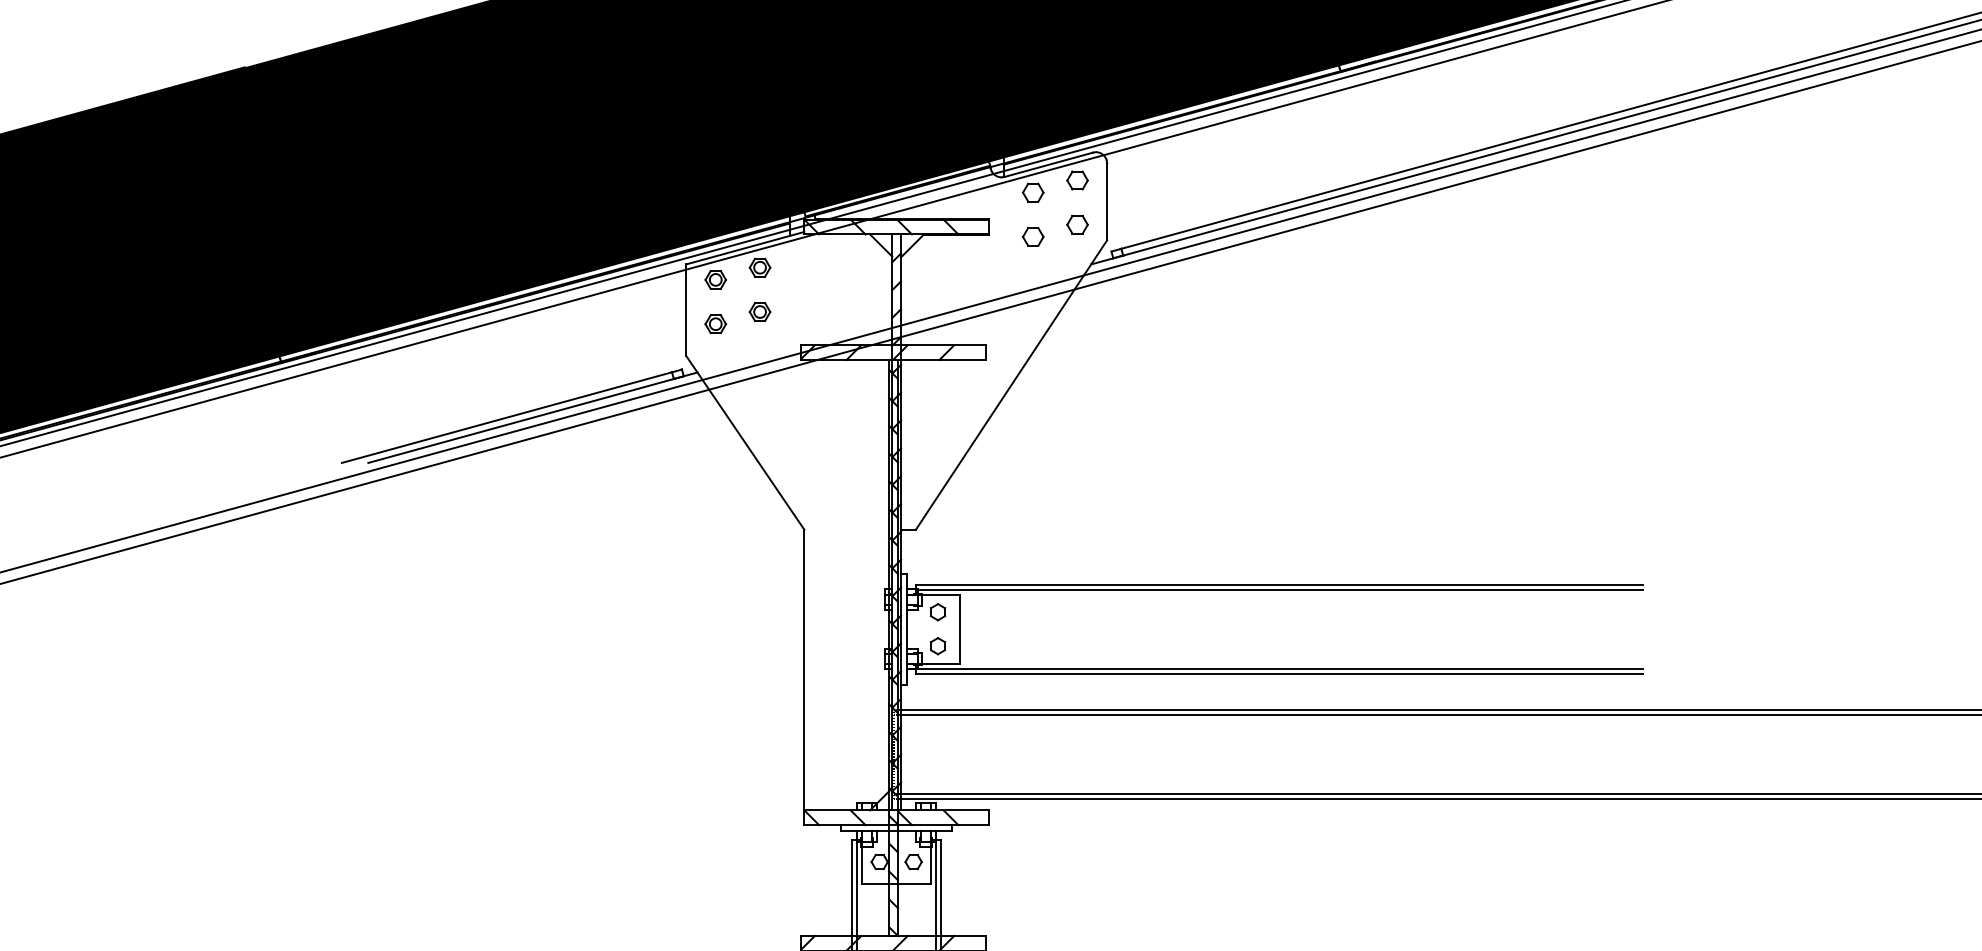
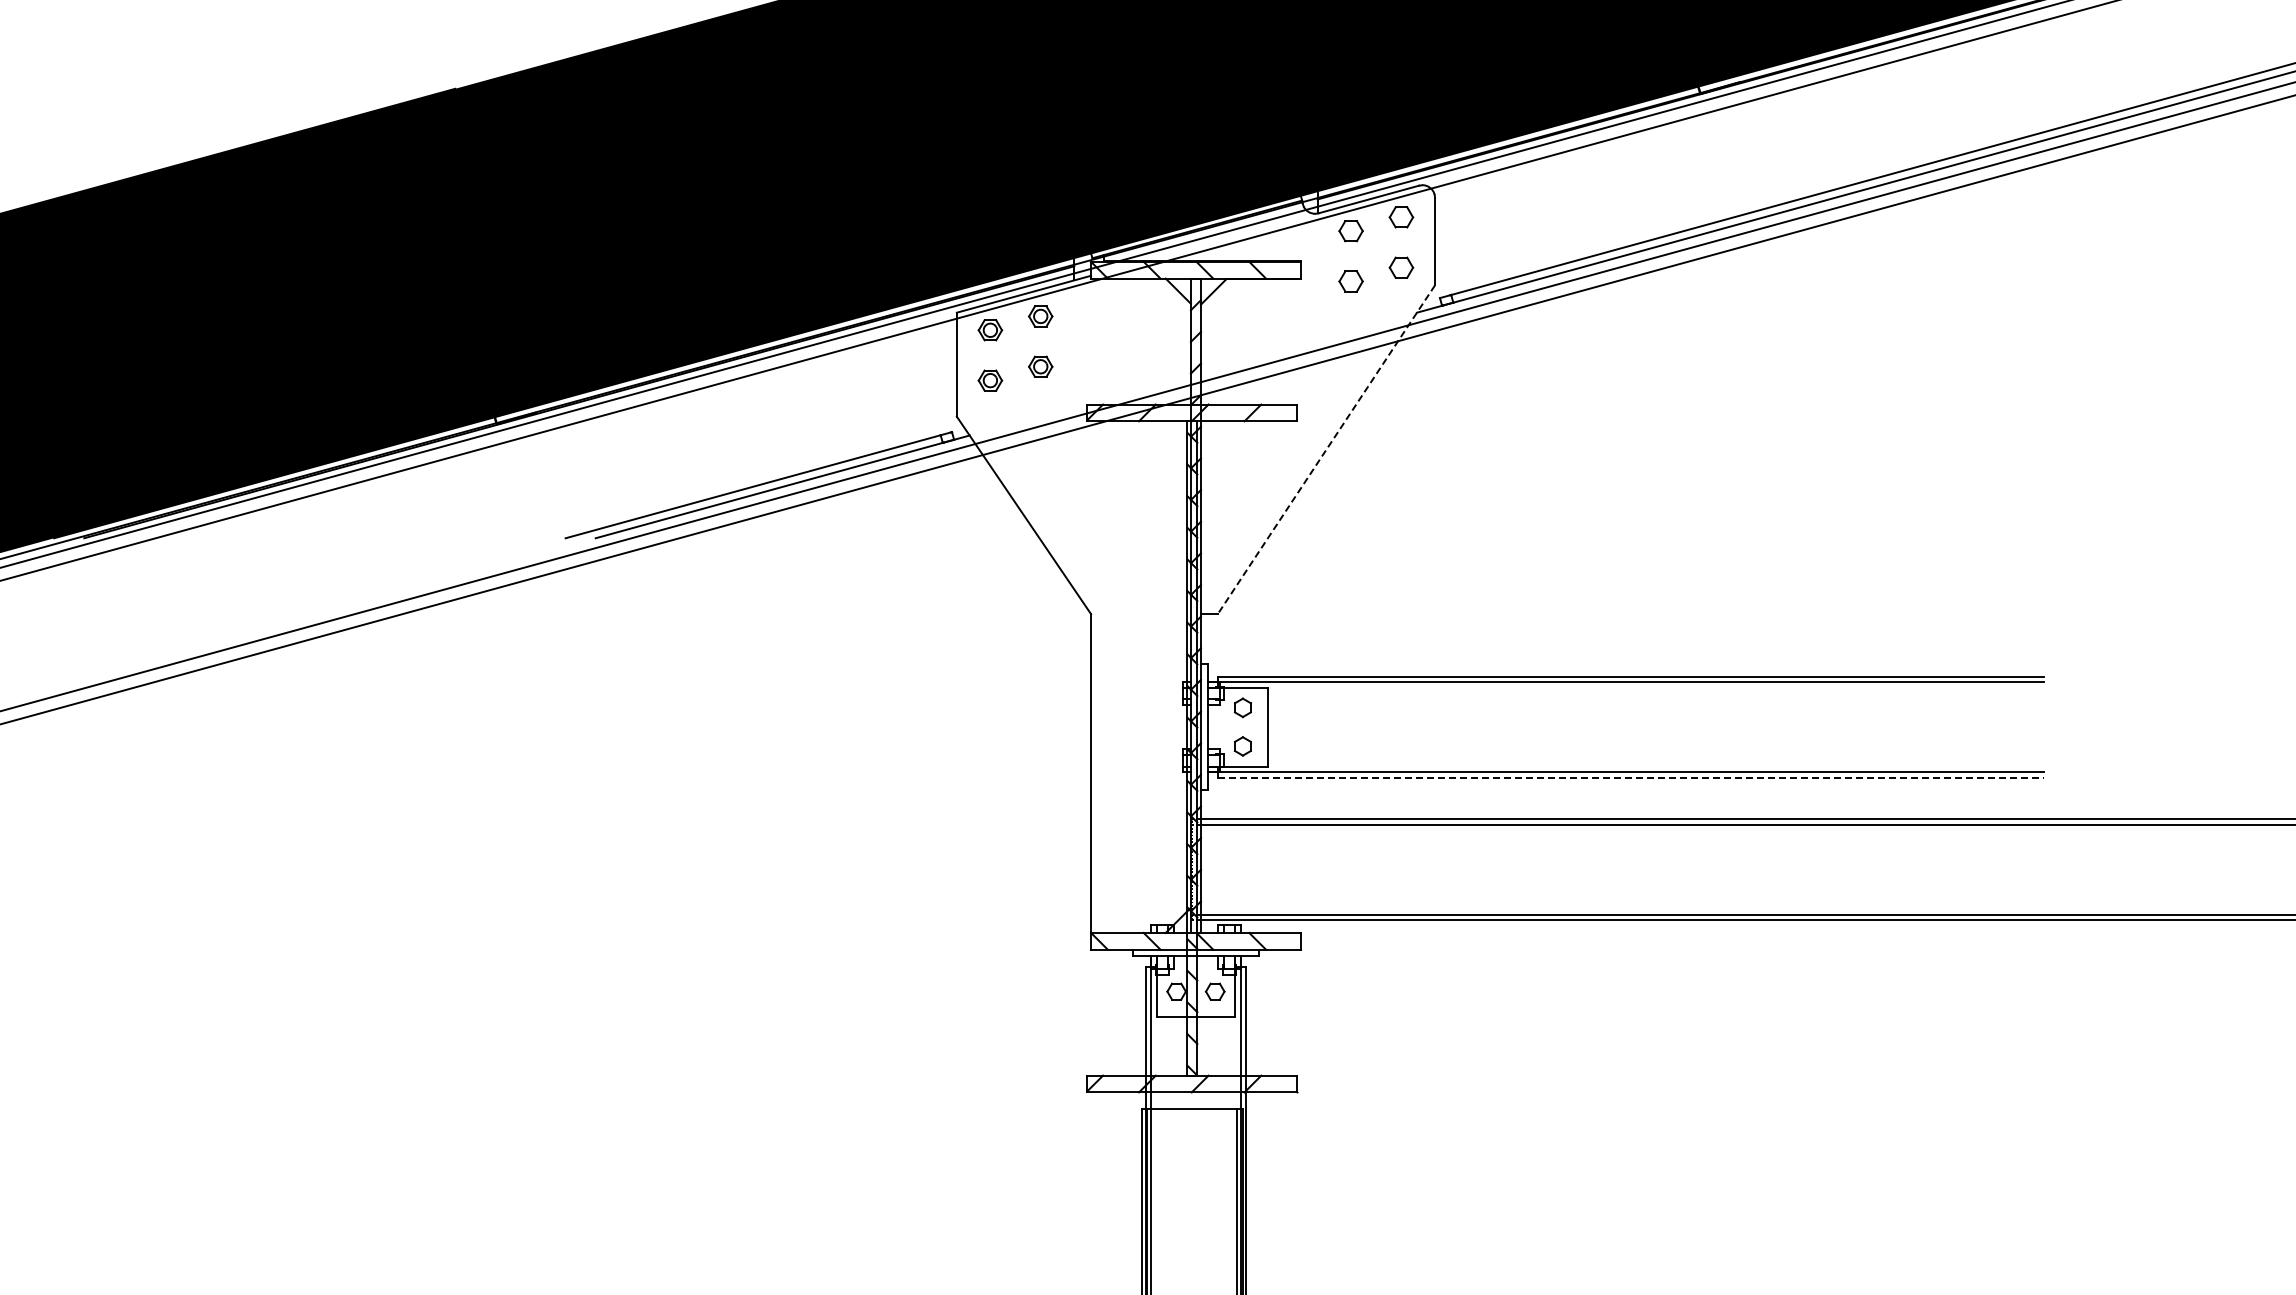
line: (1011, 385) -> (1326, 450), solid -> dashed
line: (1280, 673) -> (1631, 777), solid -> dashed

